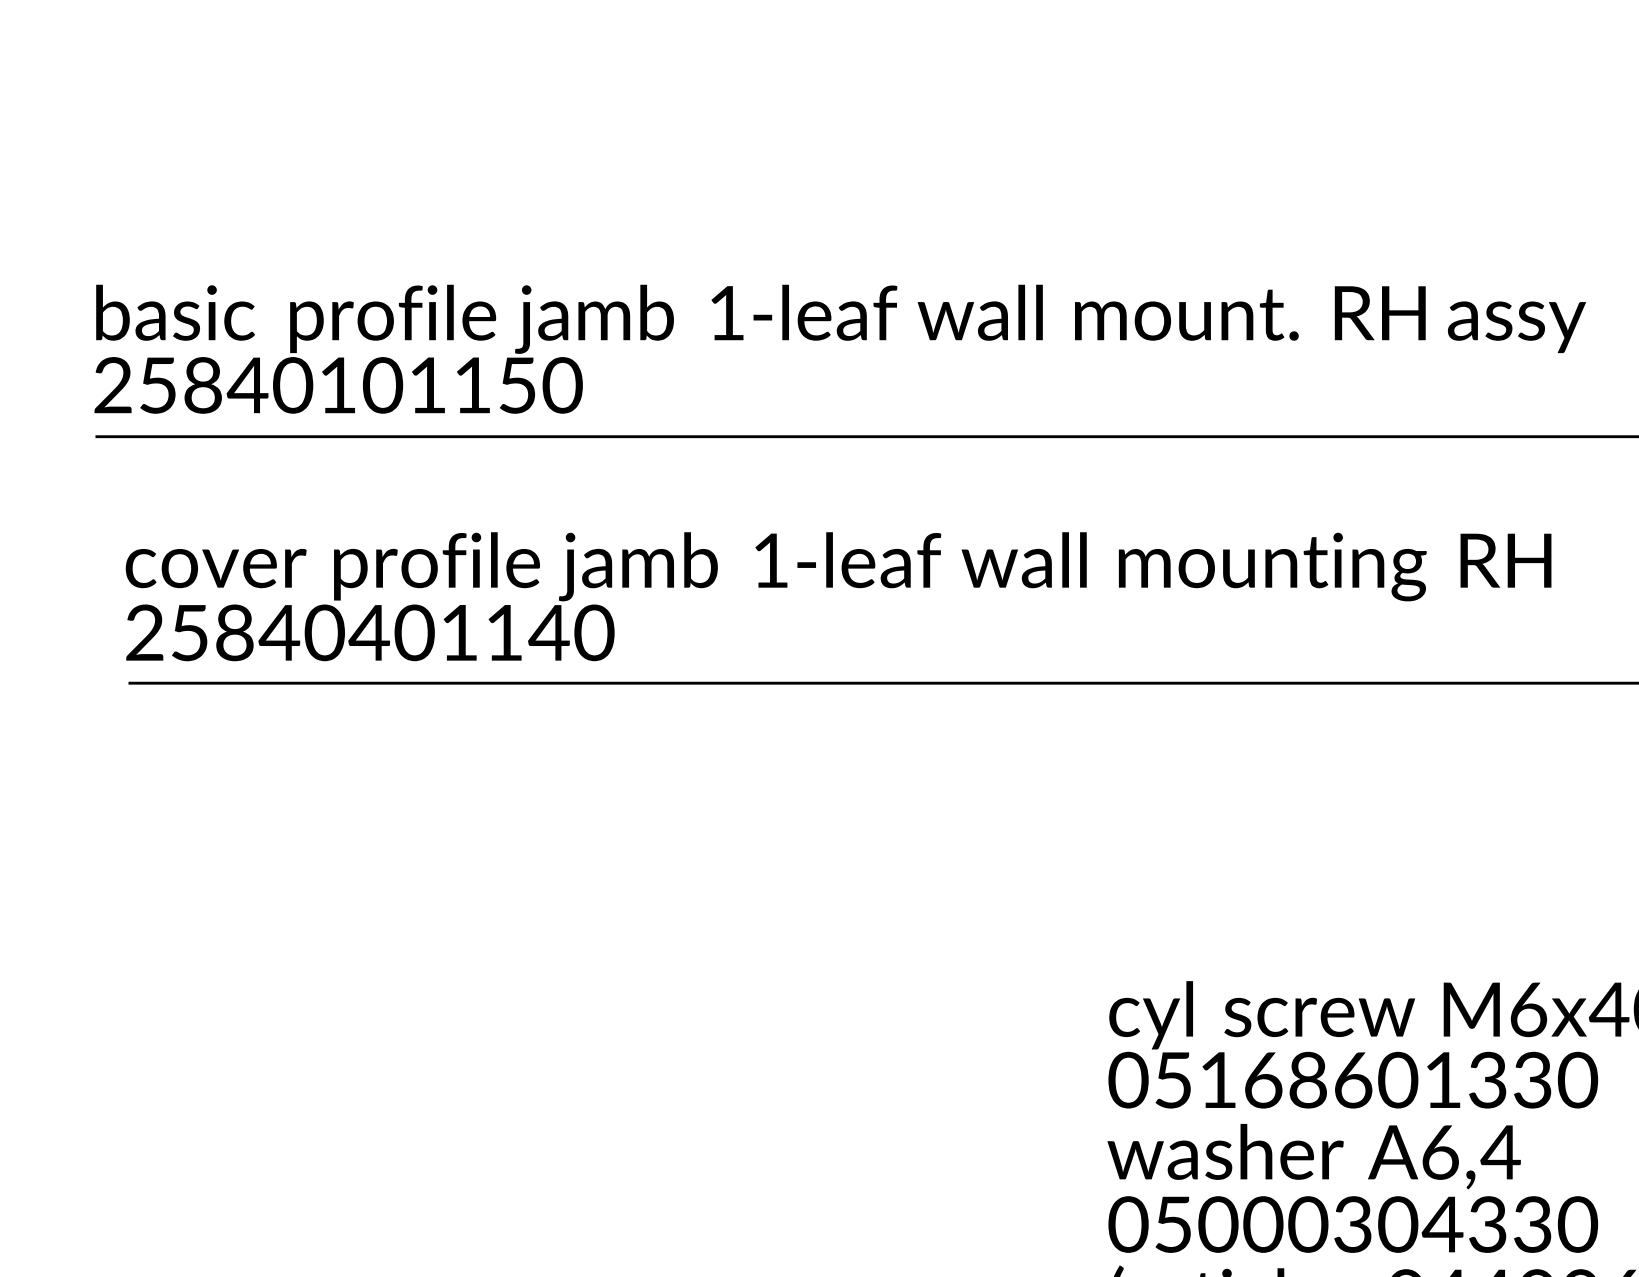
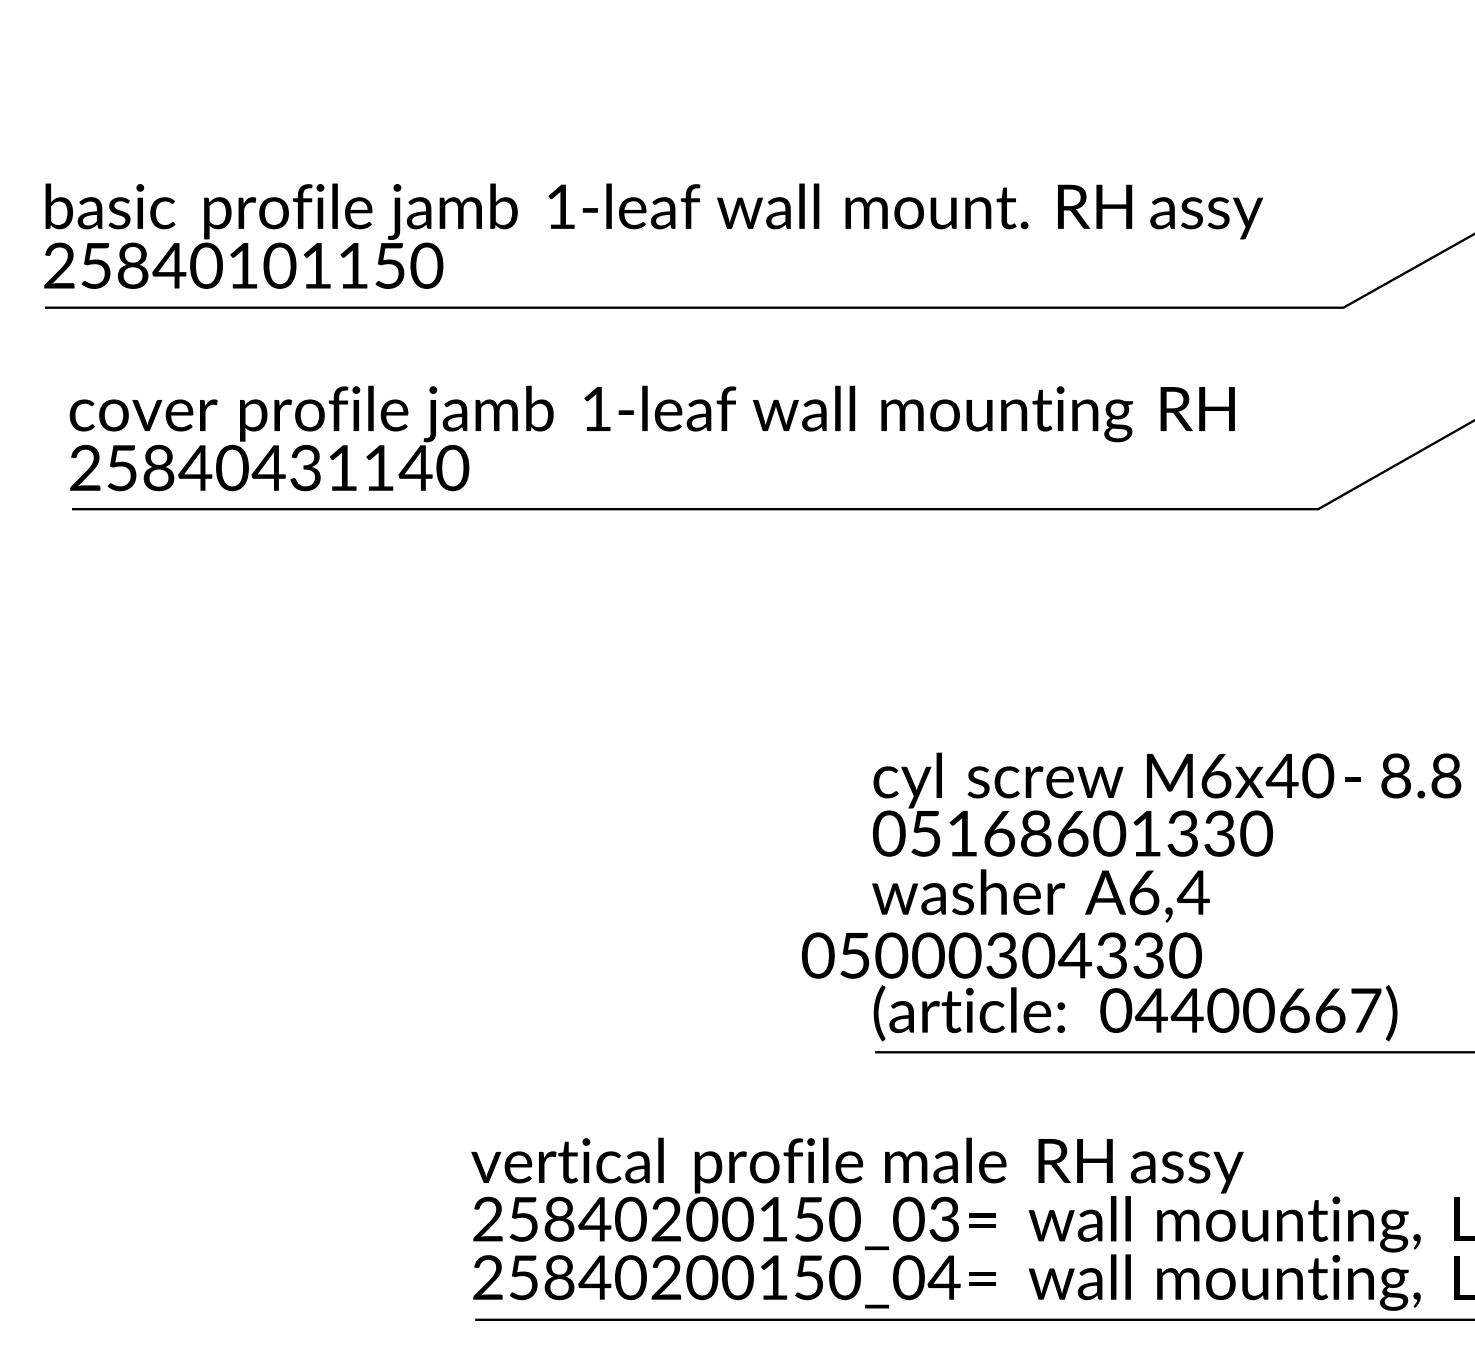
text: (414, 633) -> (305, 468), 25840401140 -> 25840431140
text: (1352, 1224) -> (1001, 955), moved

